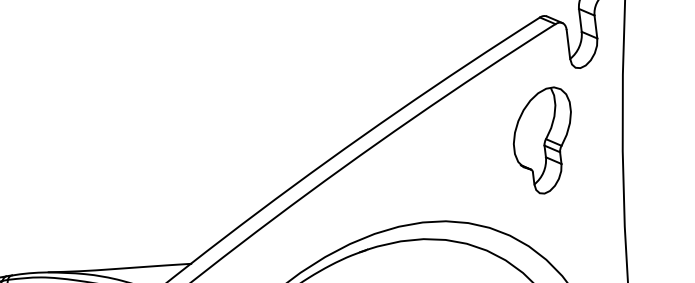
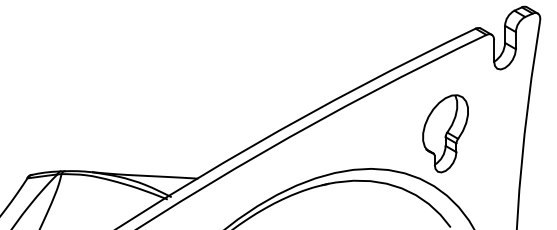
part: (543, 140) -> (445, 133), moved

